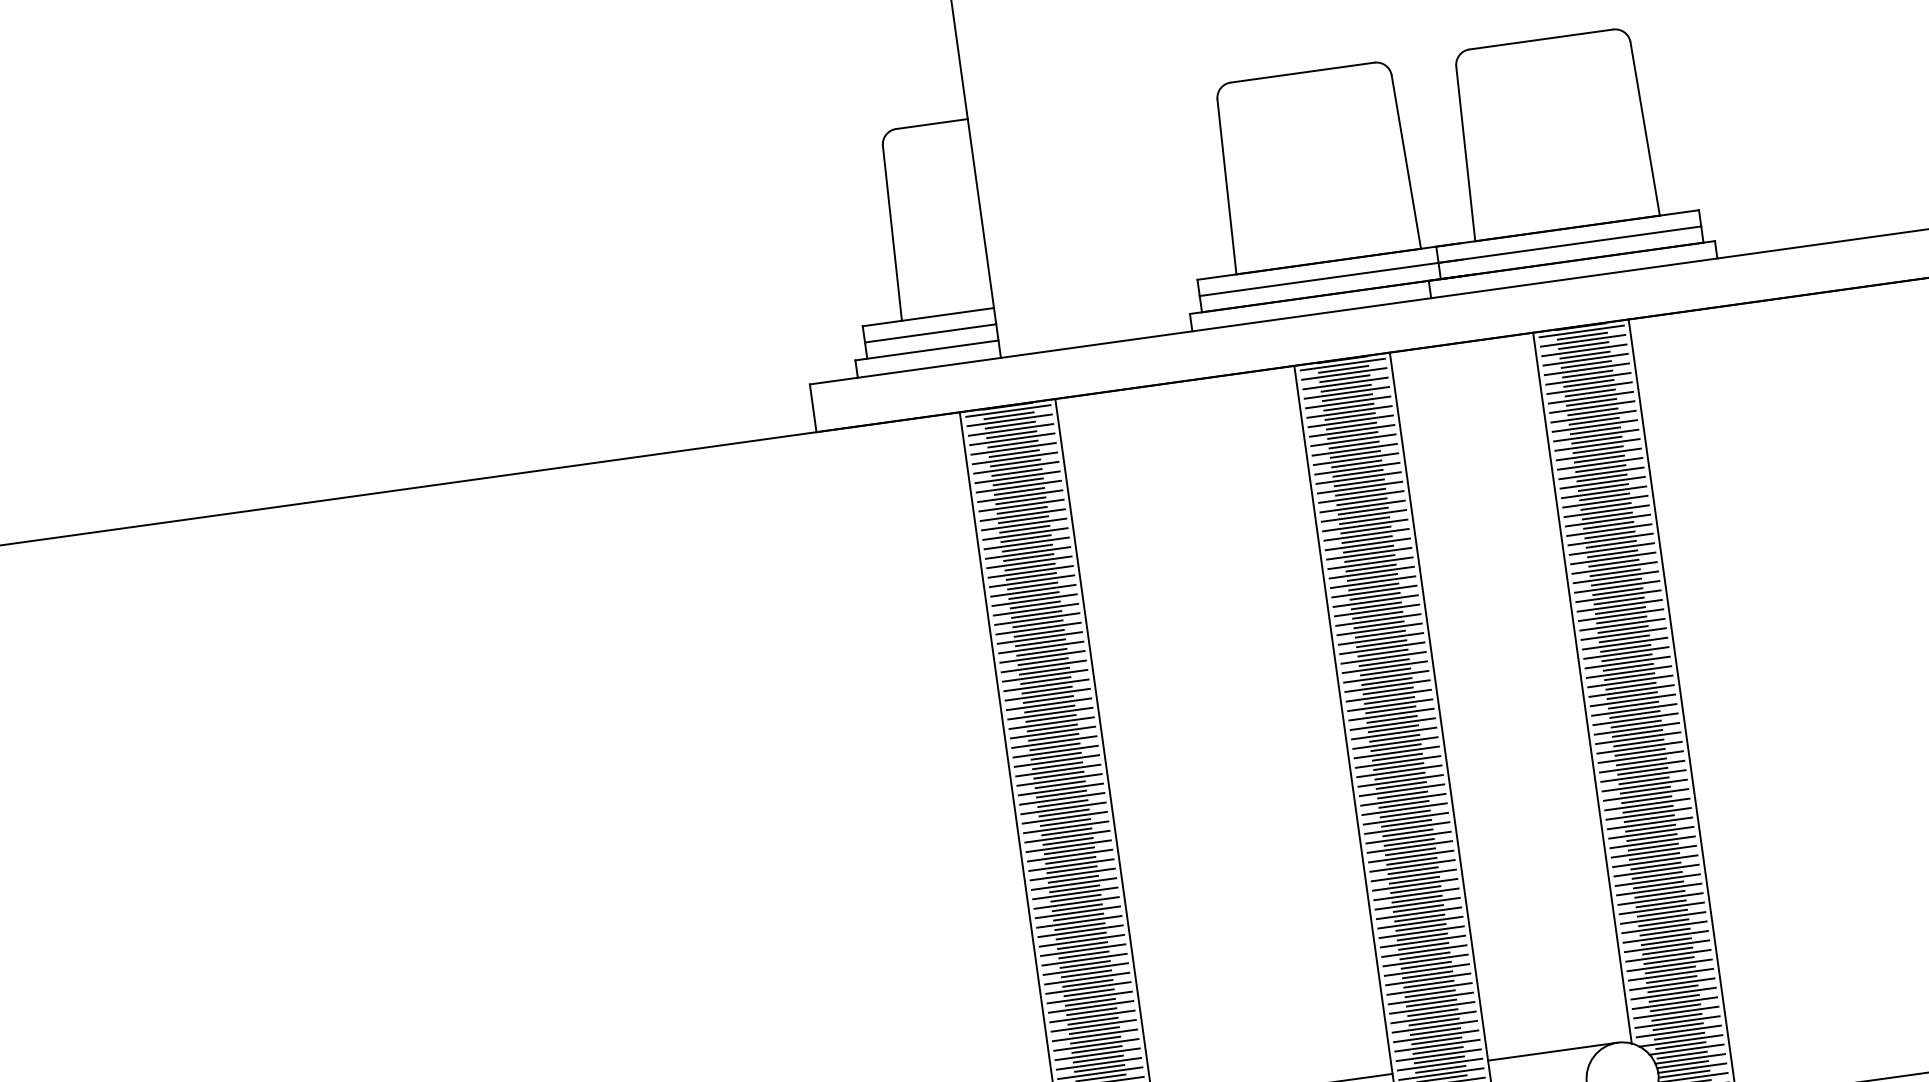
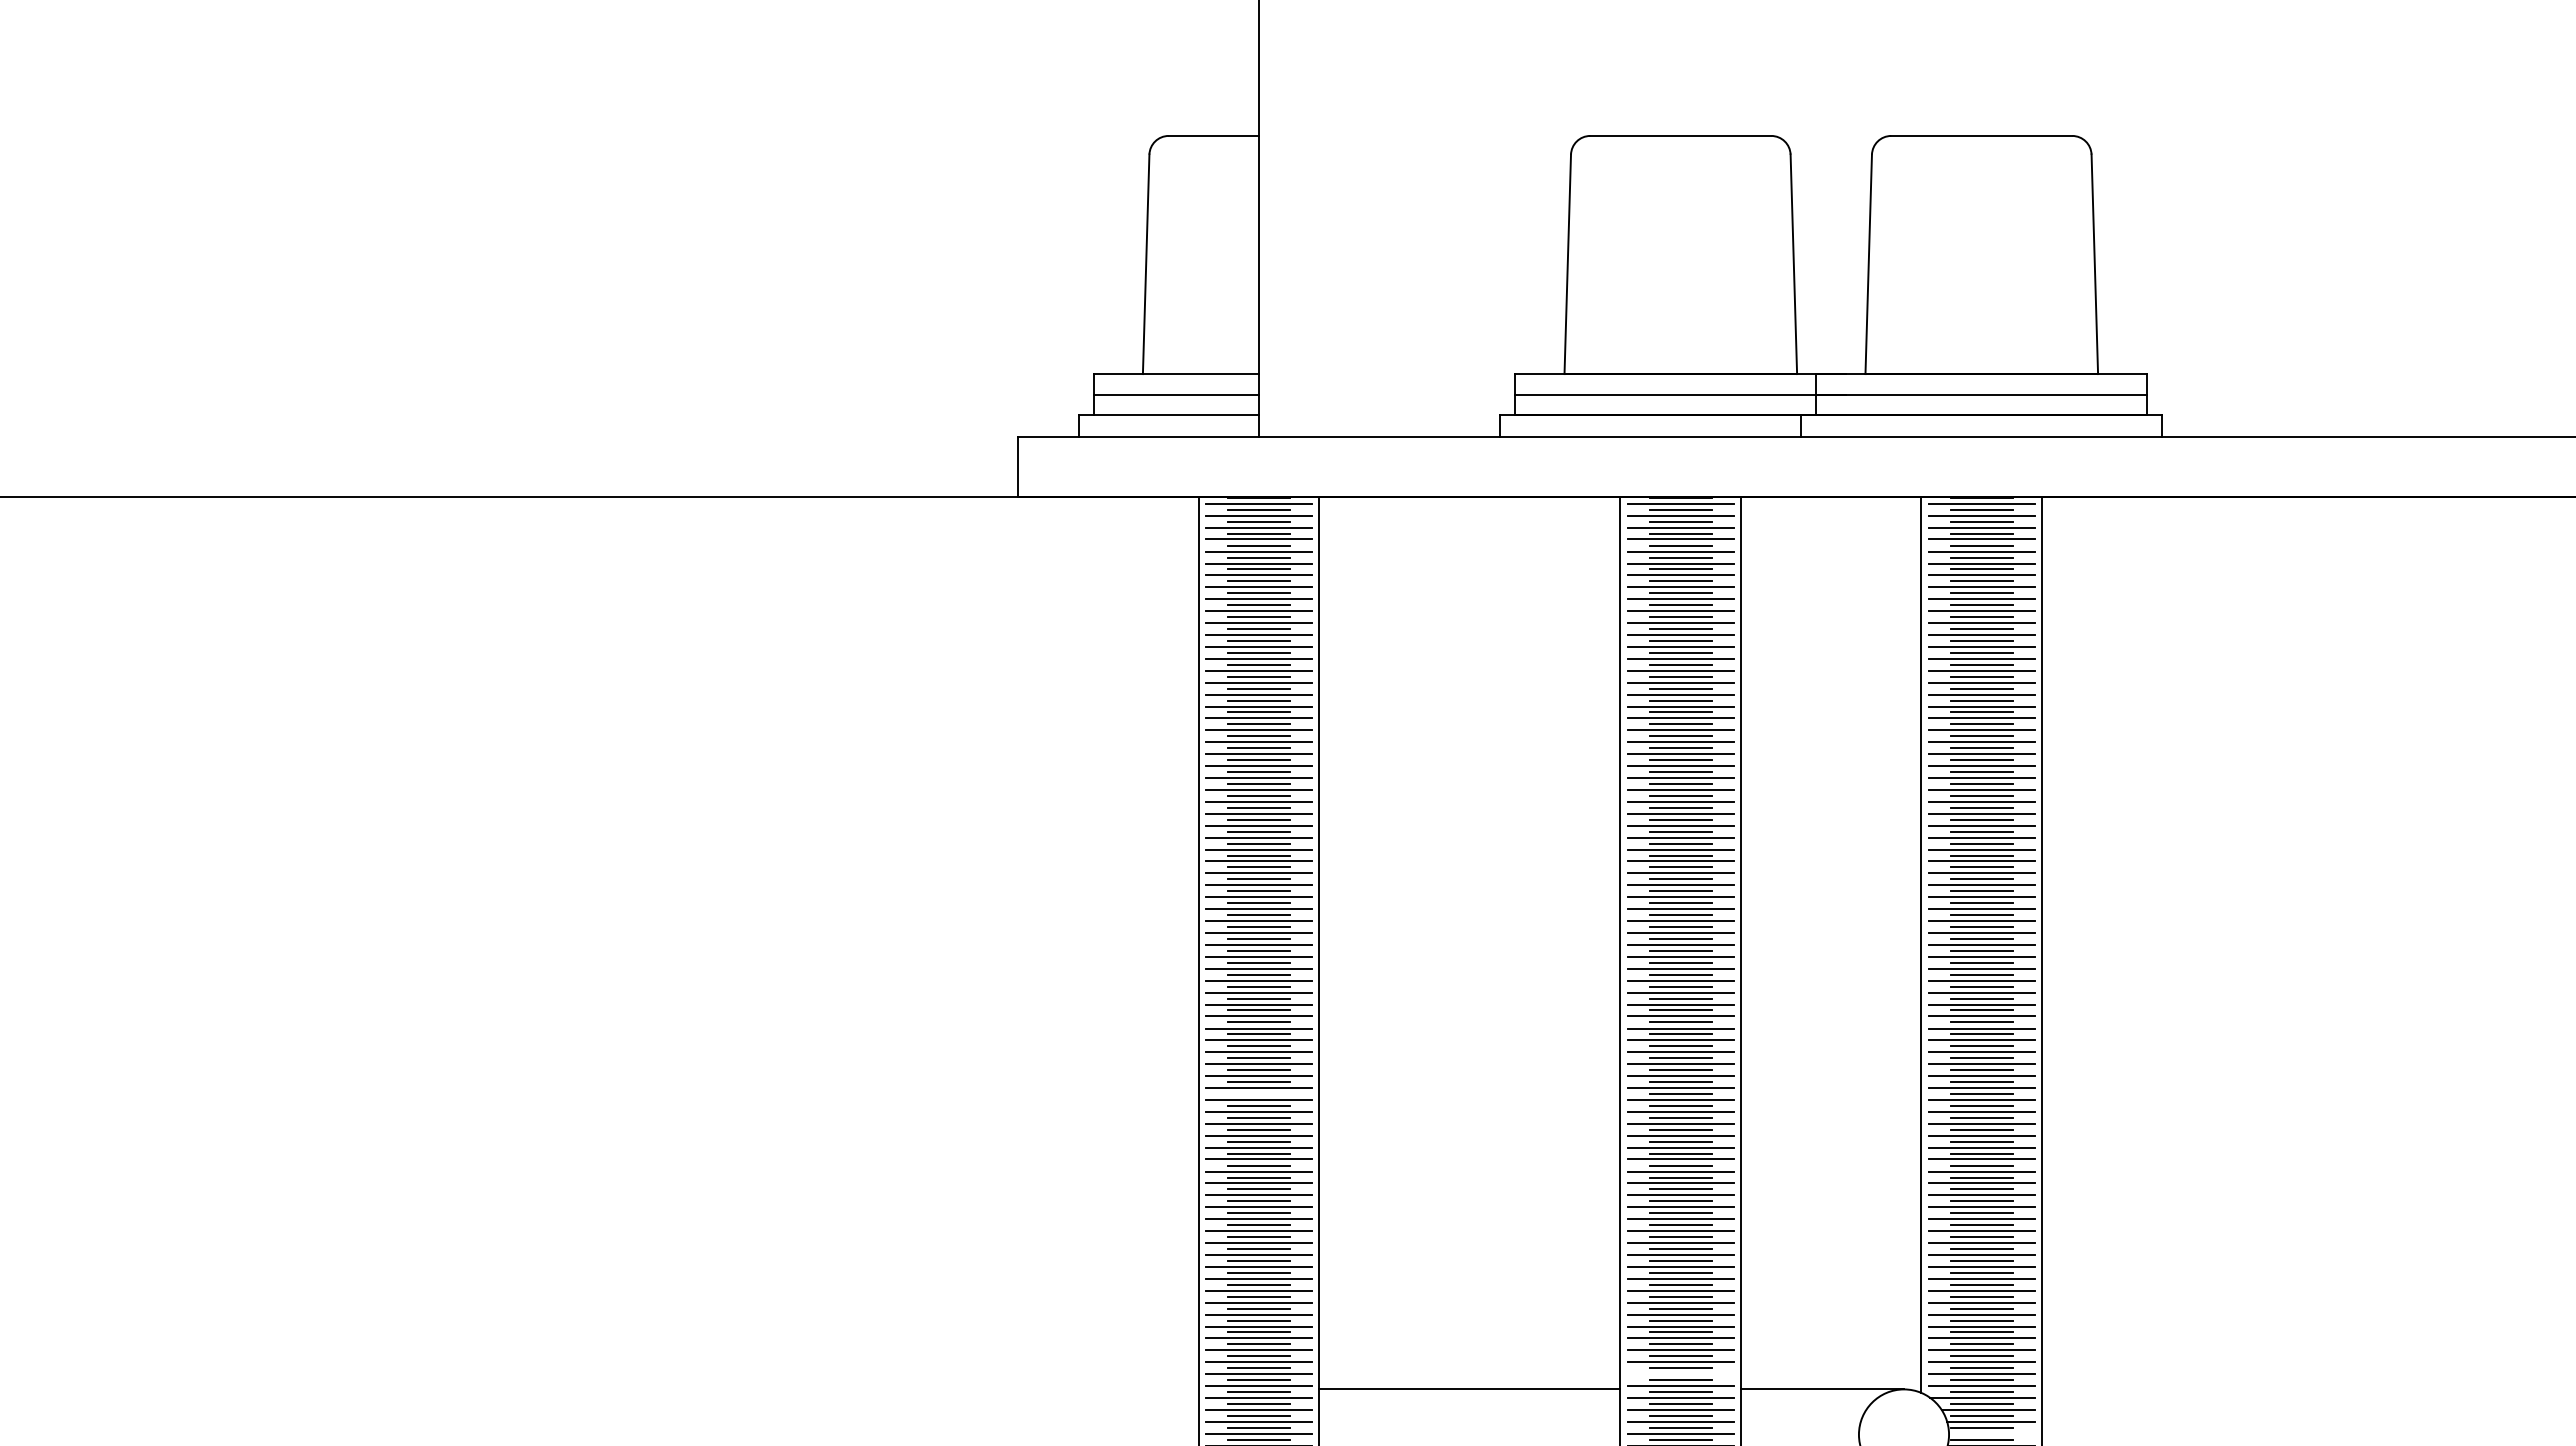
line: (1073, 878) -> (1259, 1093), removed
line: (1438, 1055) -> (1680, 1374), removed
line: (1691, 1068) -> (1991, 1433), removed

